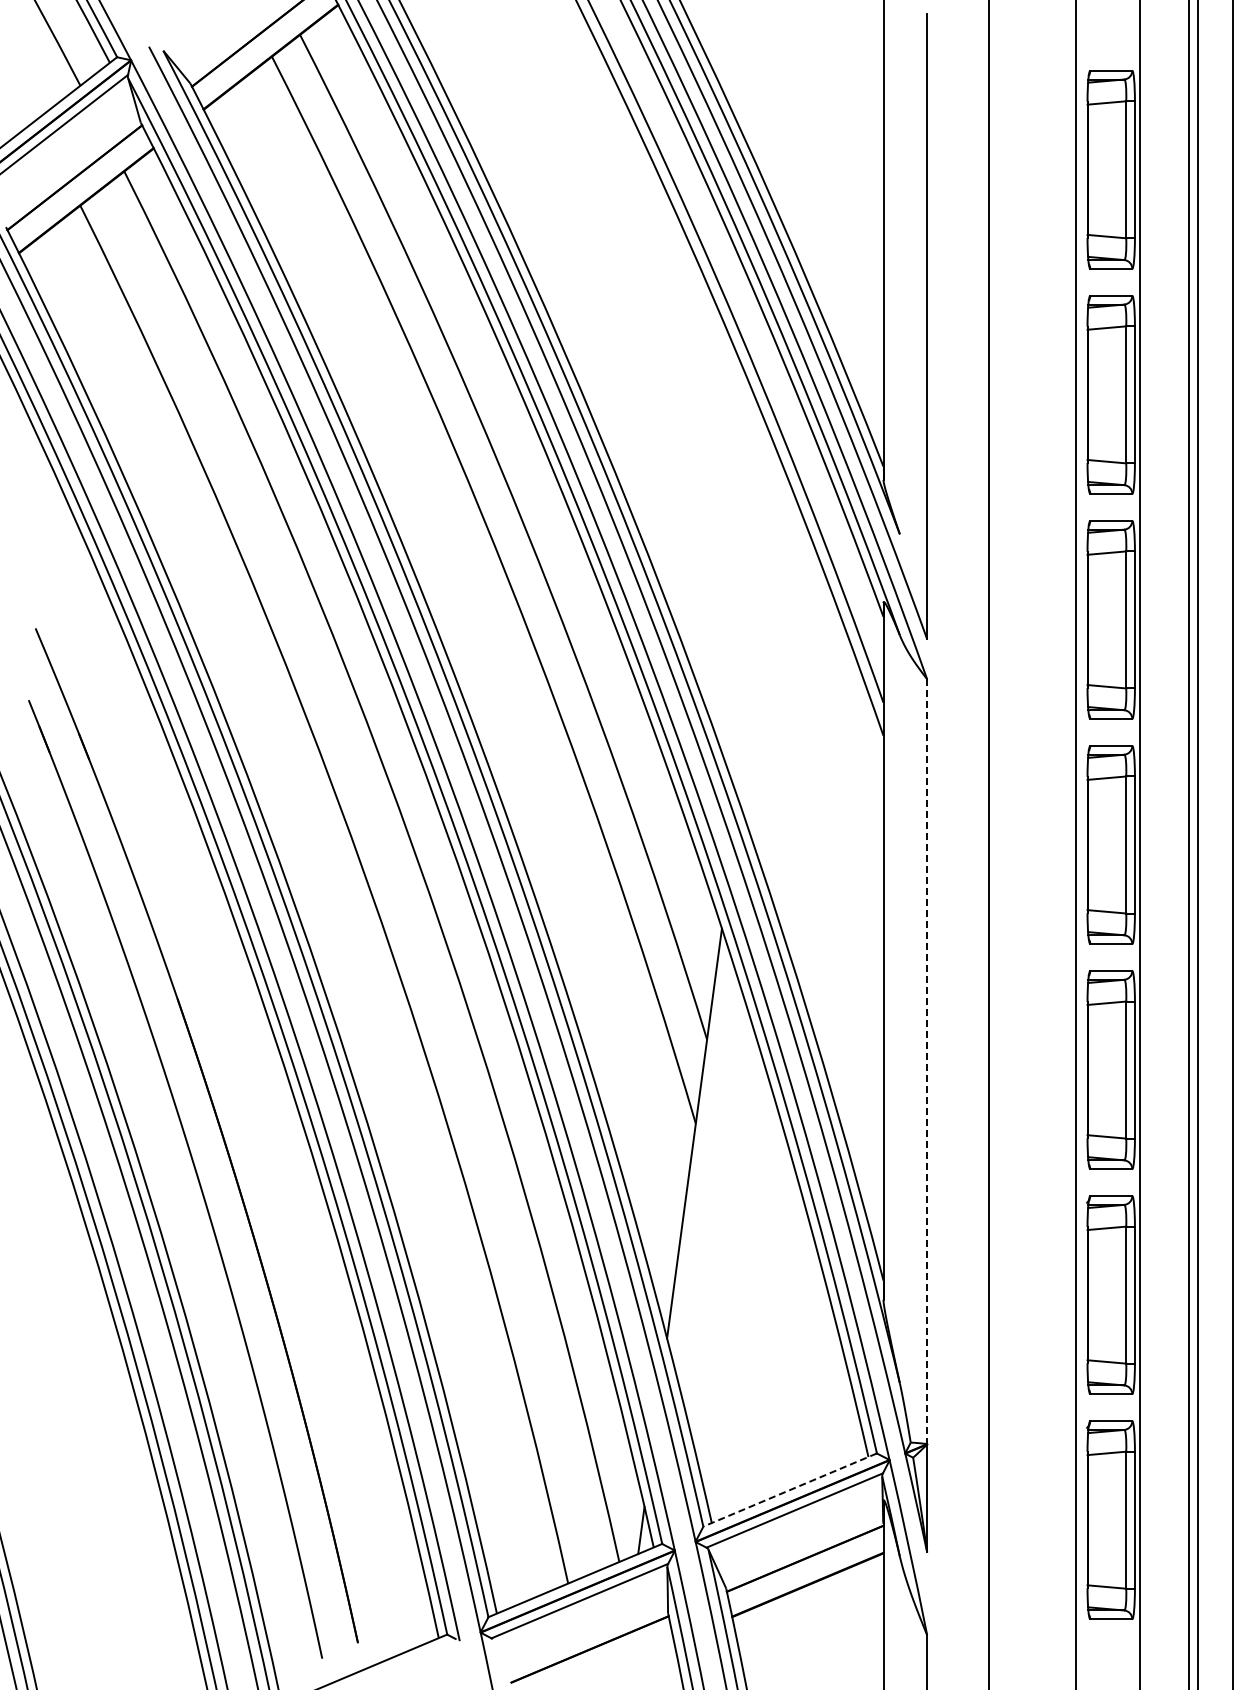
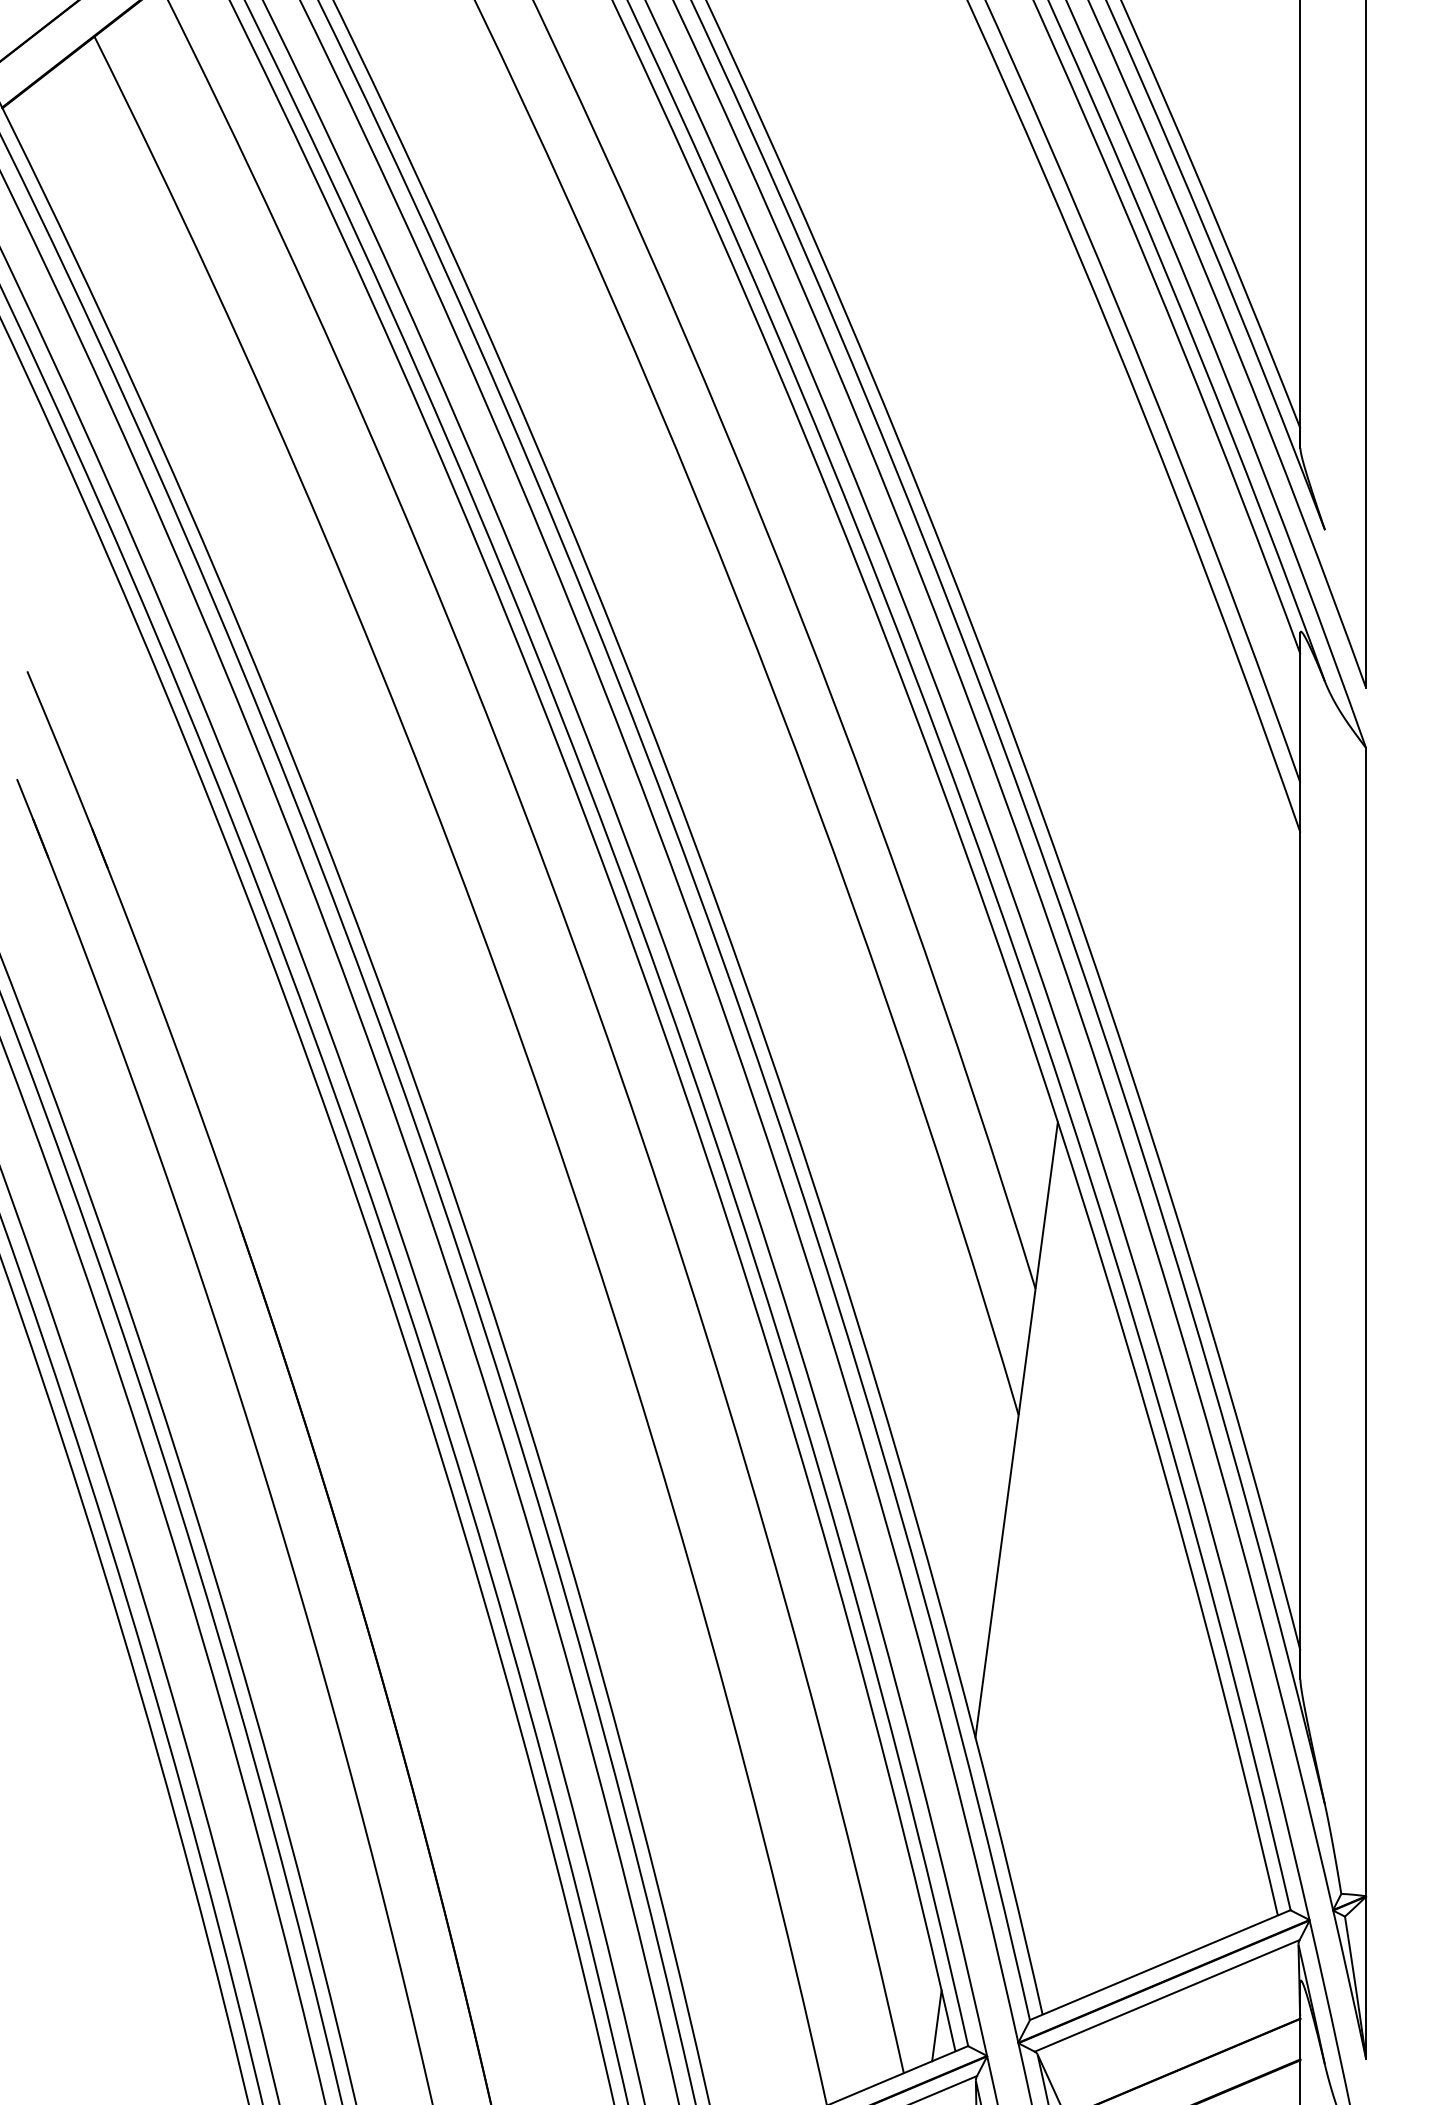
line: (927, 1062) -> (1366, 1323), dashed -> solid
line: (789, 1490) -> (1159, 1965), dashed -> solid

